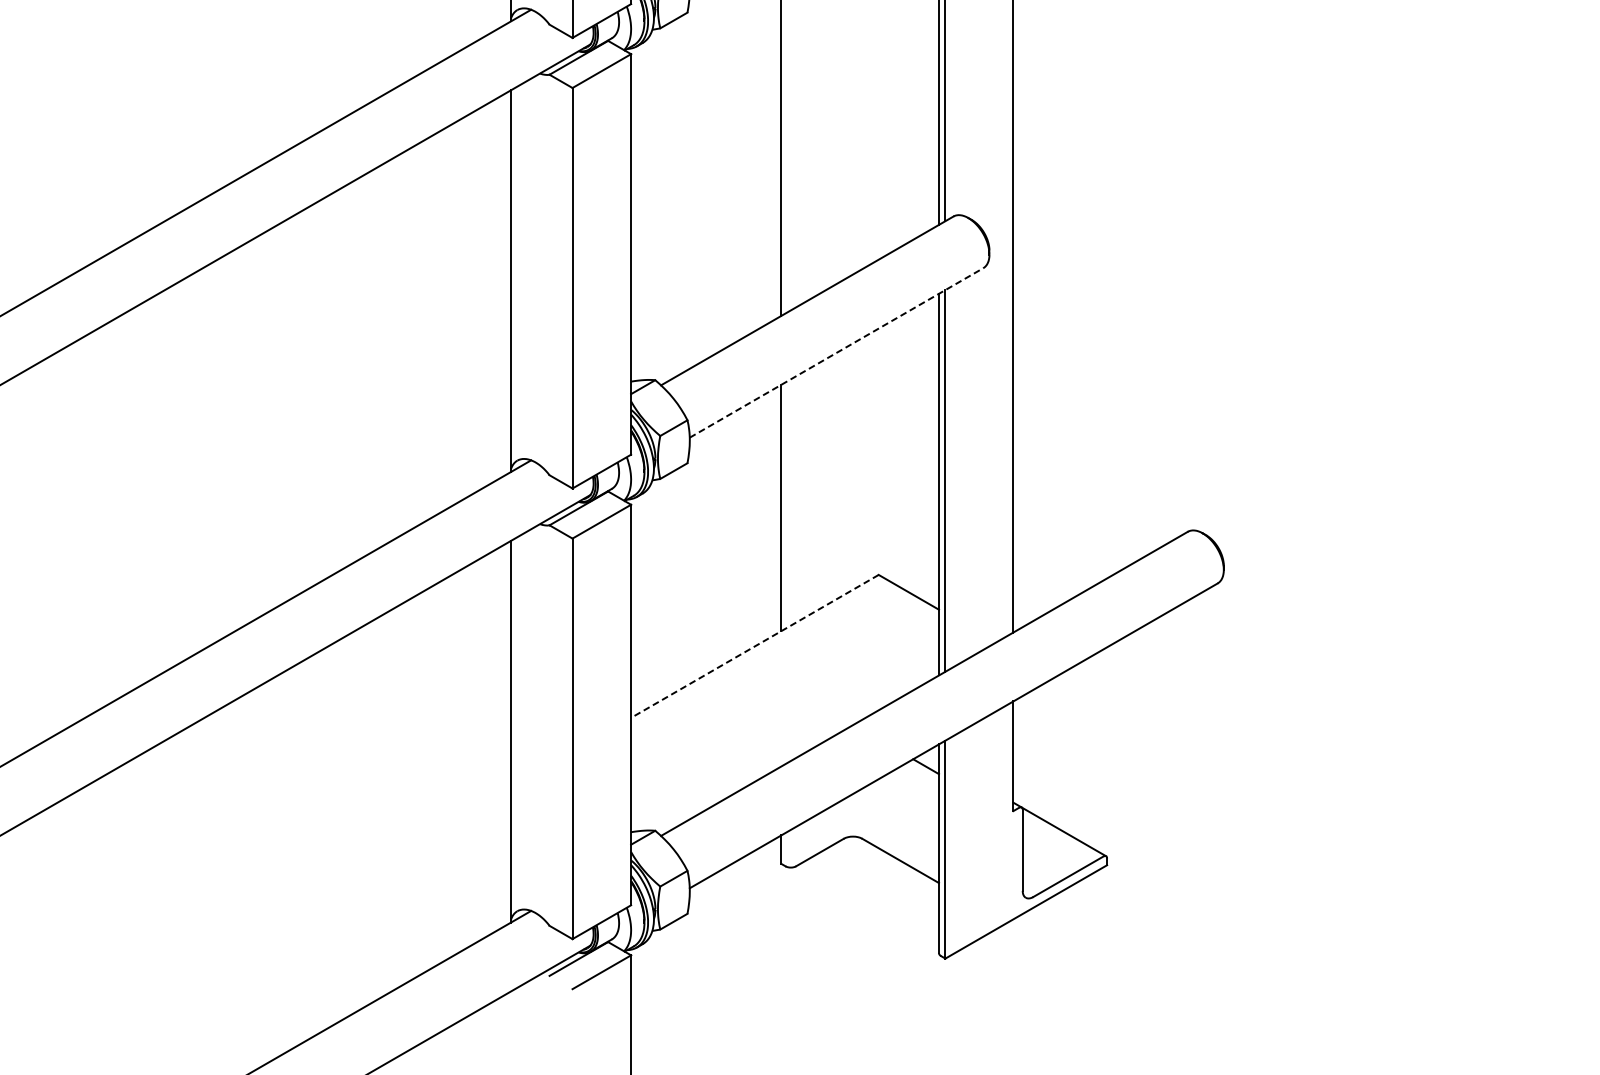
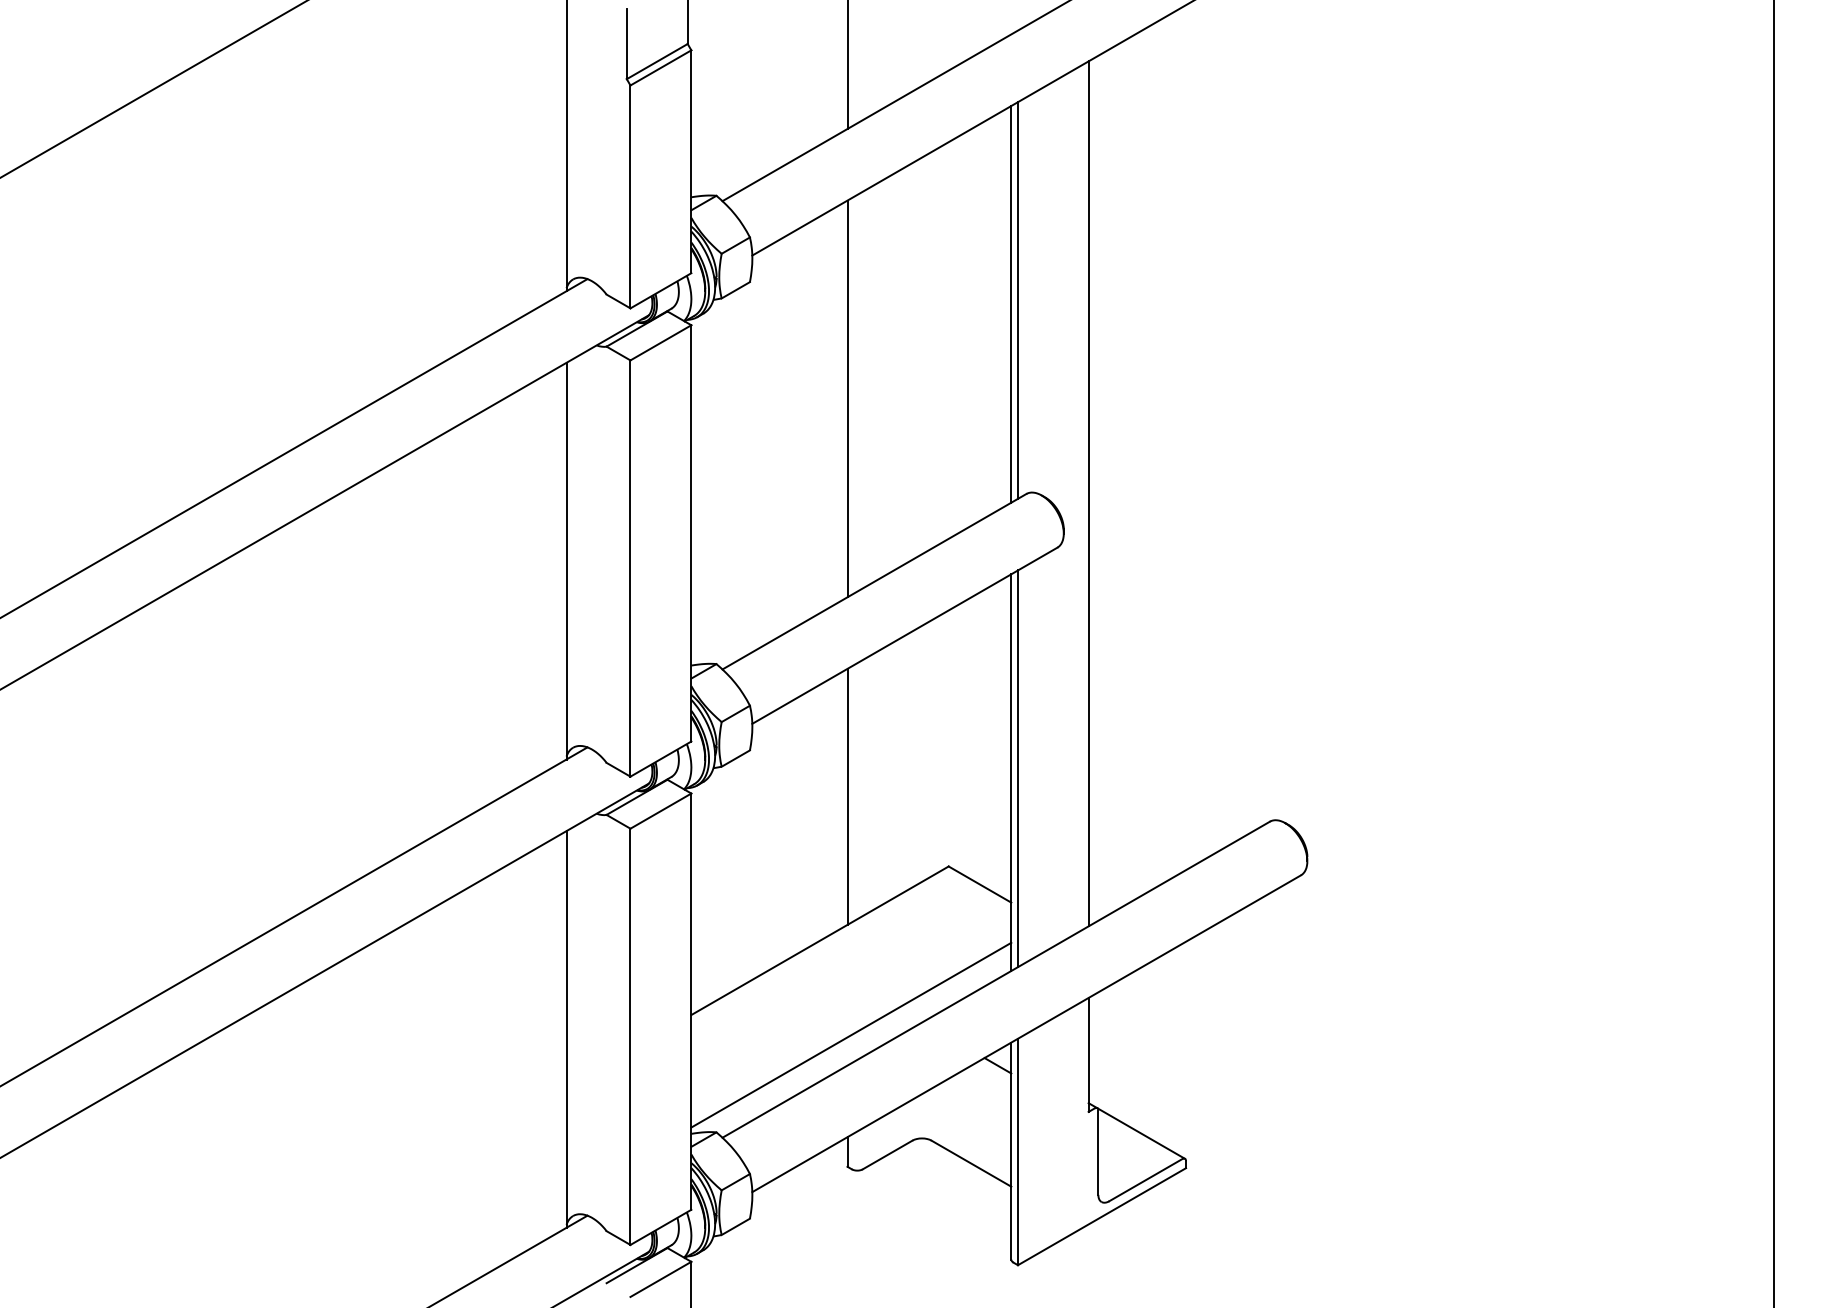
line: (837, 352) -> (905, 635), dashed -> solid
line: (755, 646) -> (820, 940), dashed -> solid
line: (785, 736) -> (851, 1034), added

